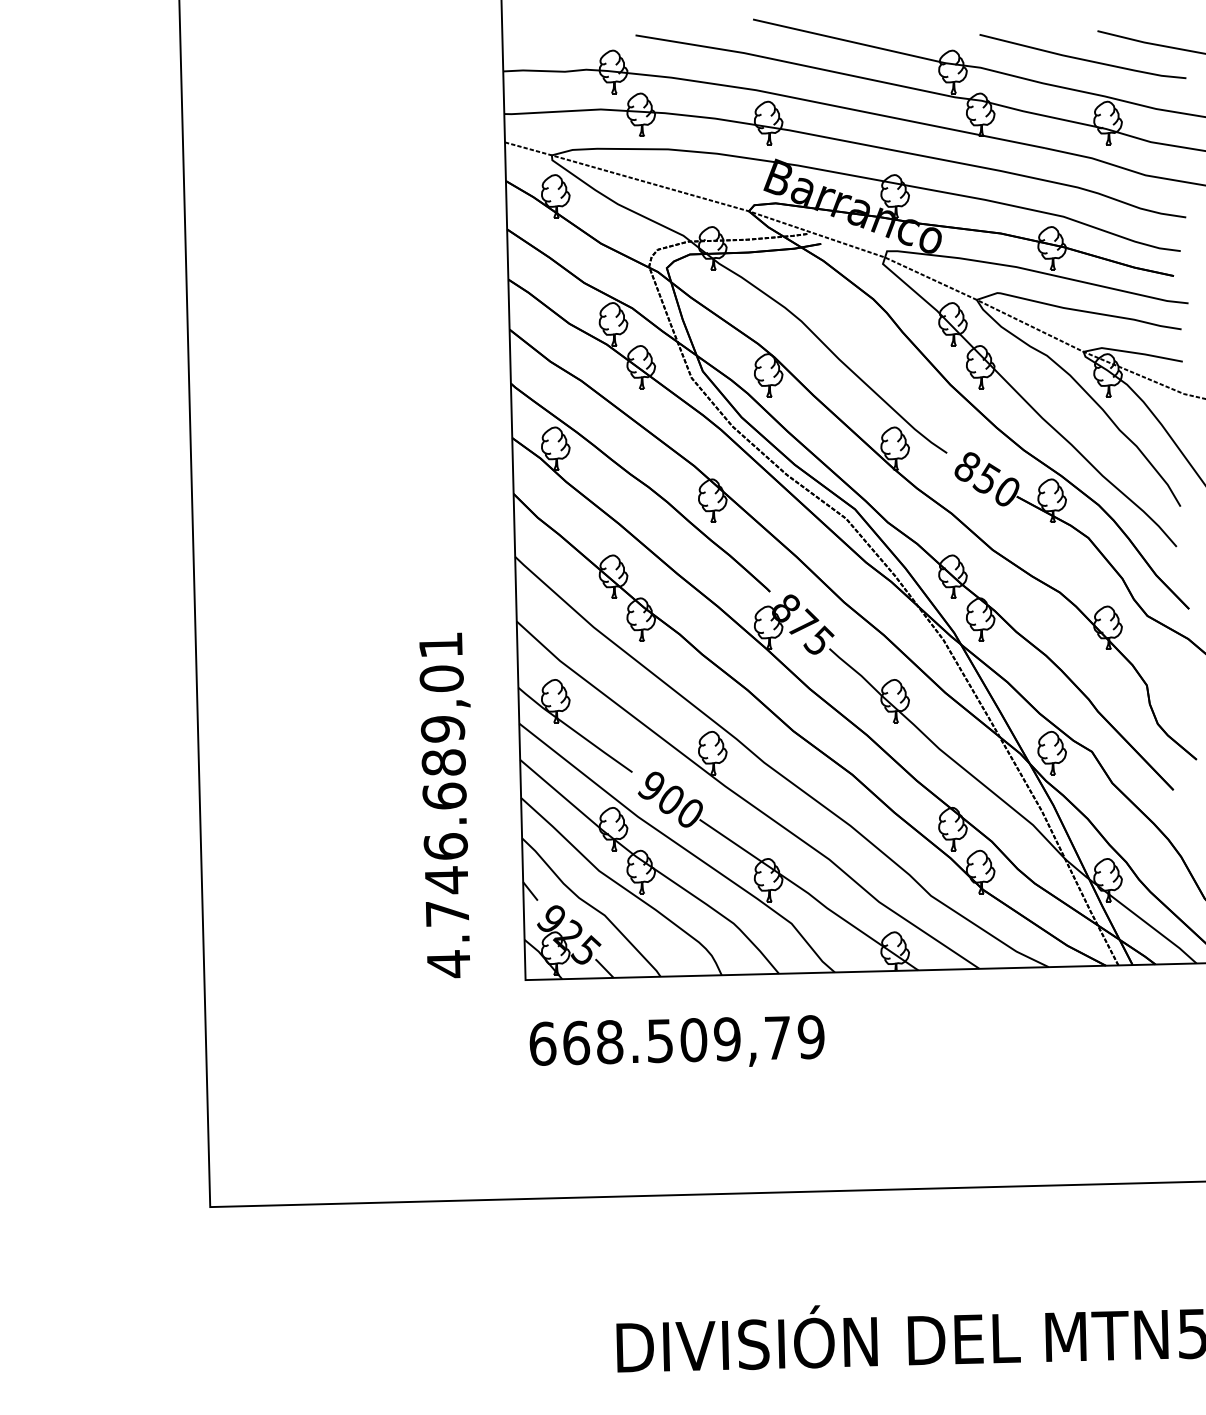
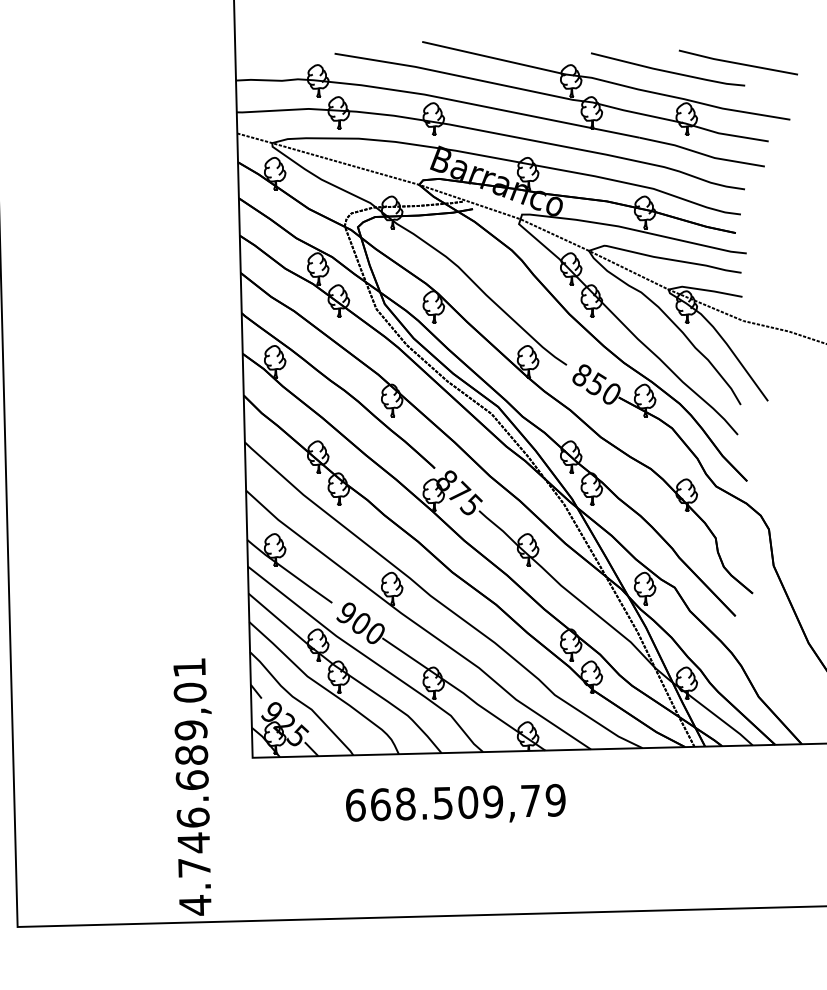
text: (444, 805) -> (192, 787), moved
text: (676, 1040) -> (455, 802), moved

